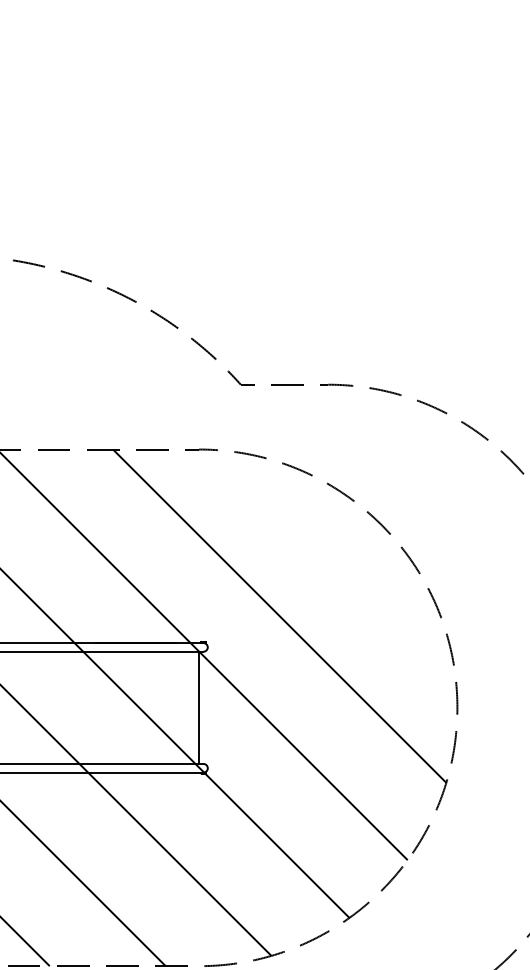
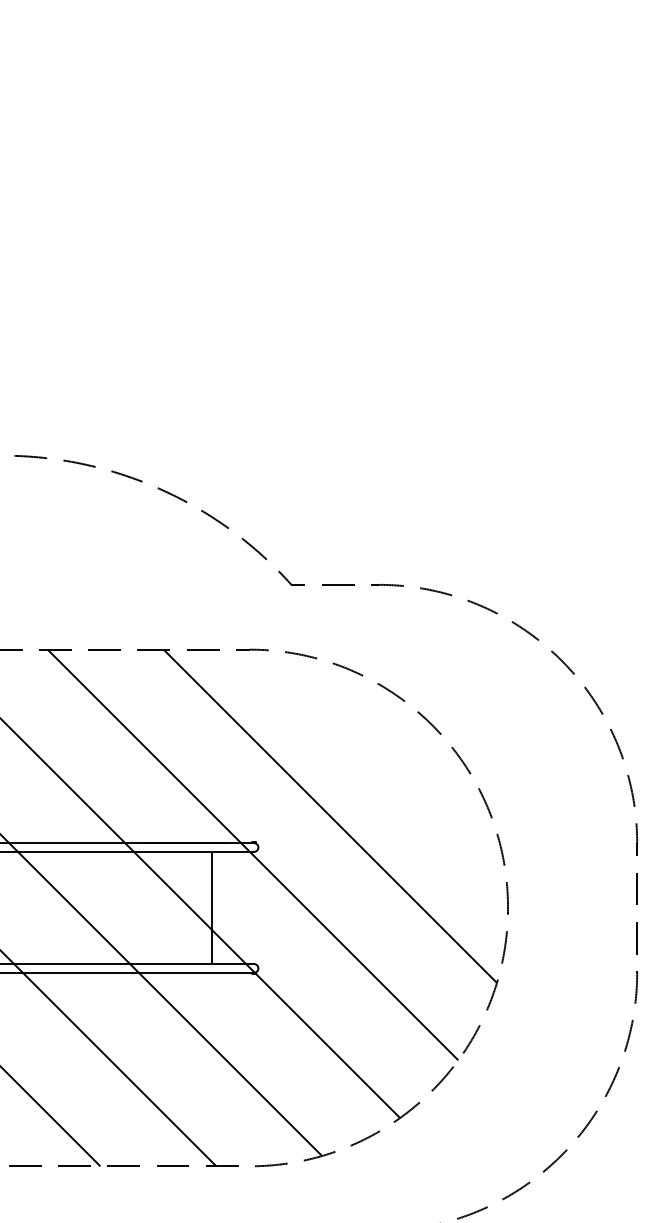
line: (198, 707) -> (211, 907), moved

